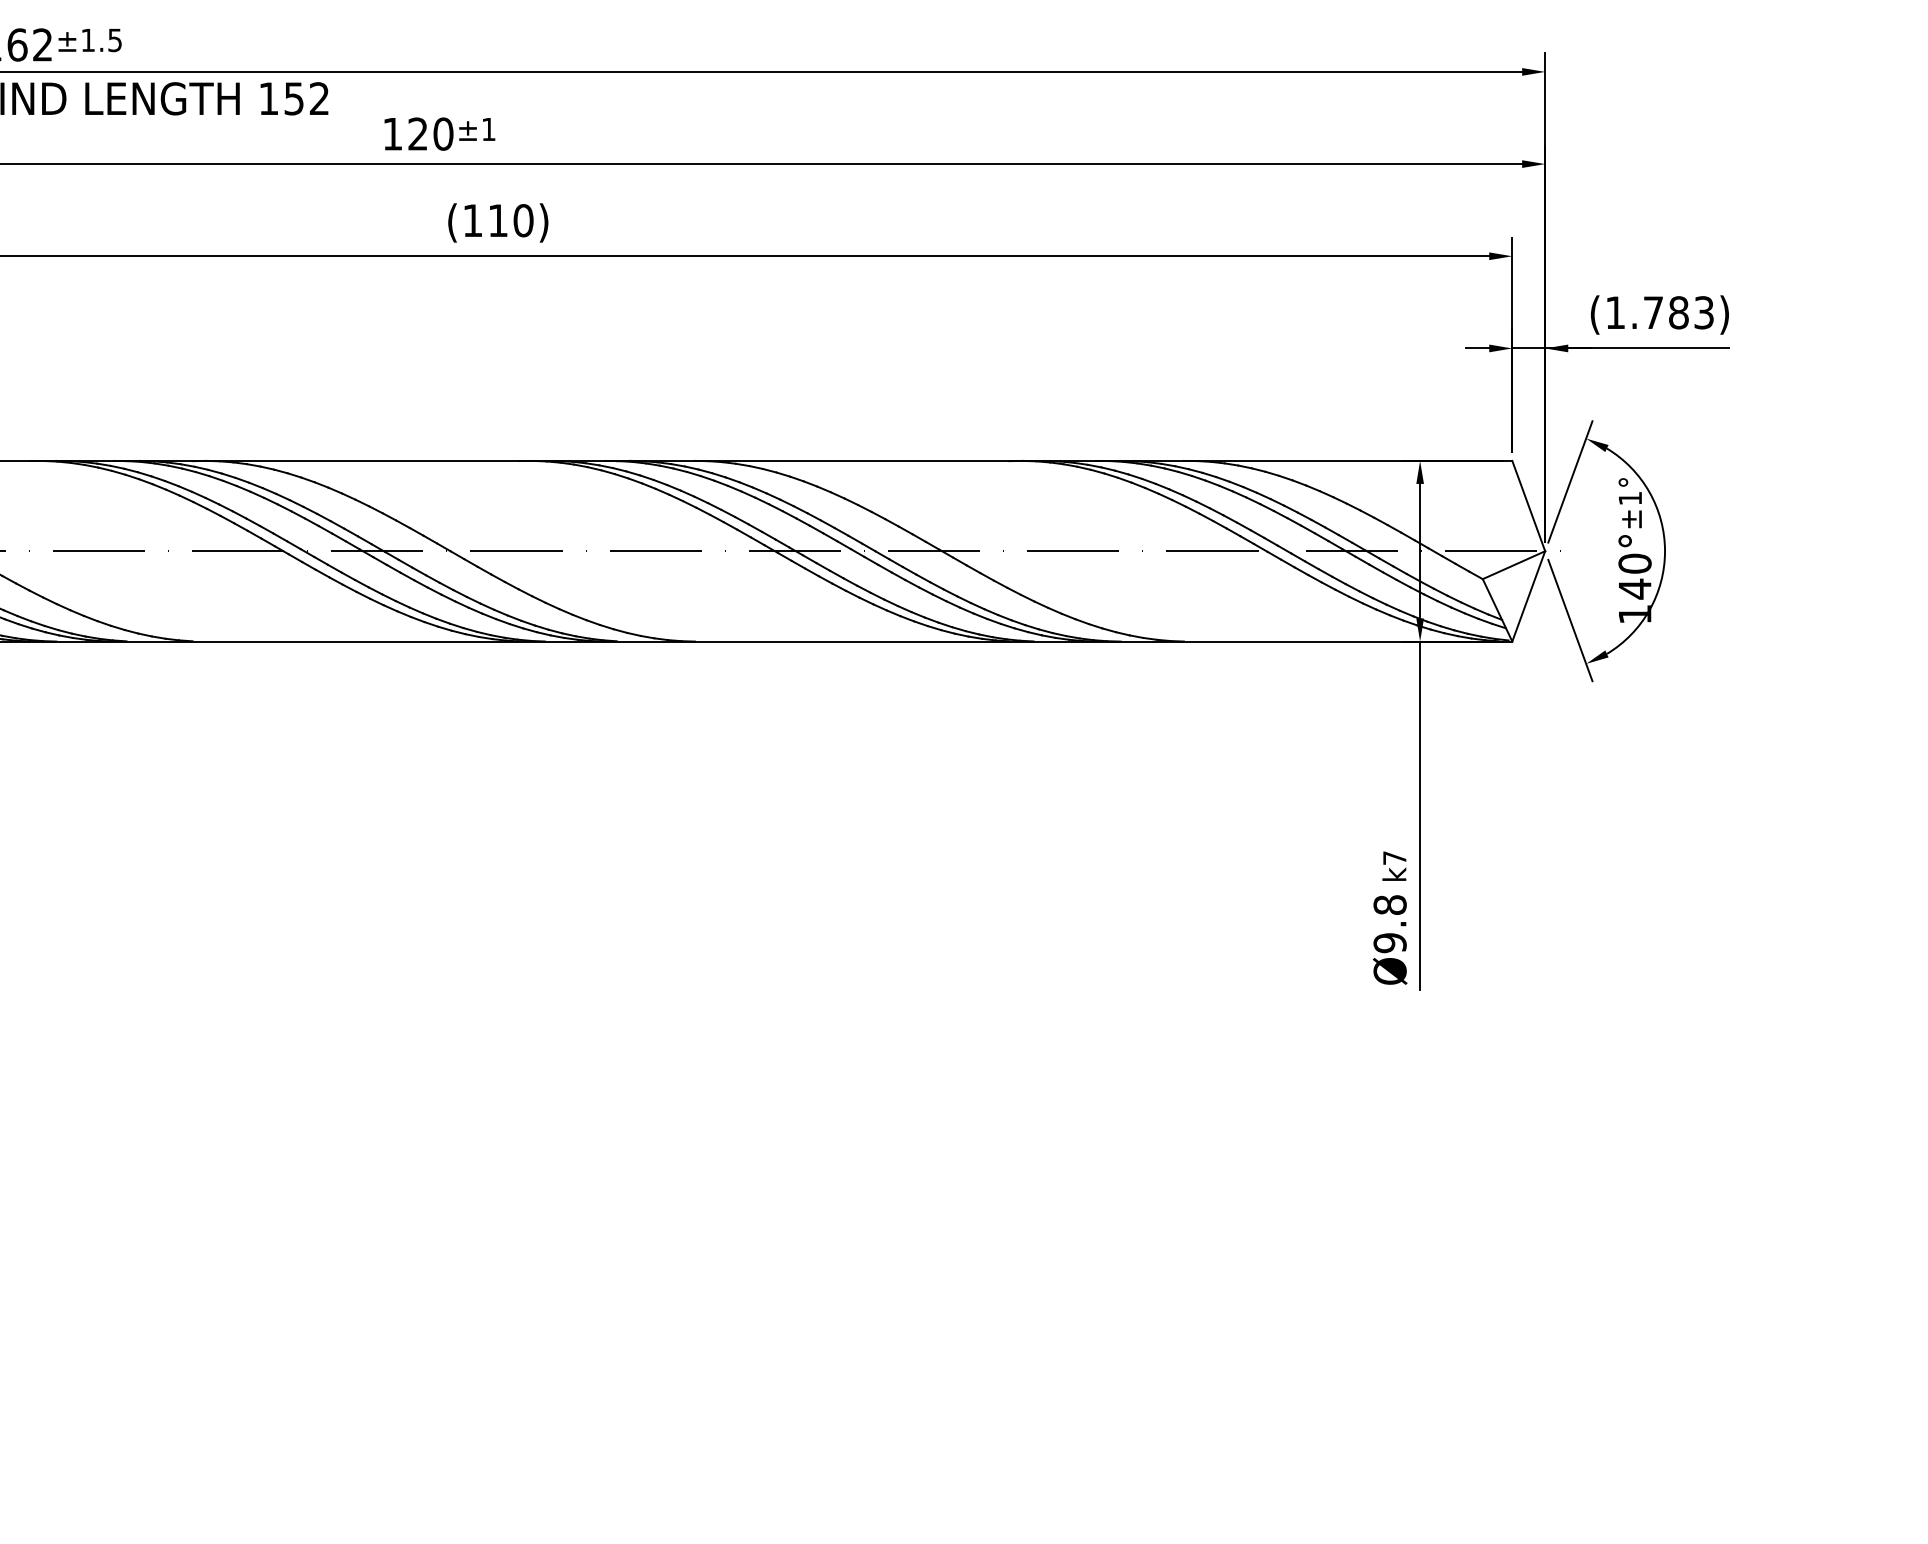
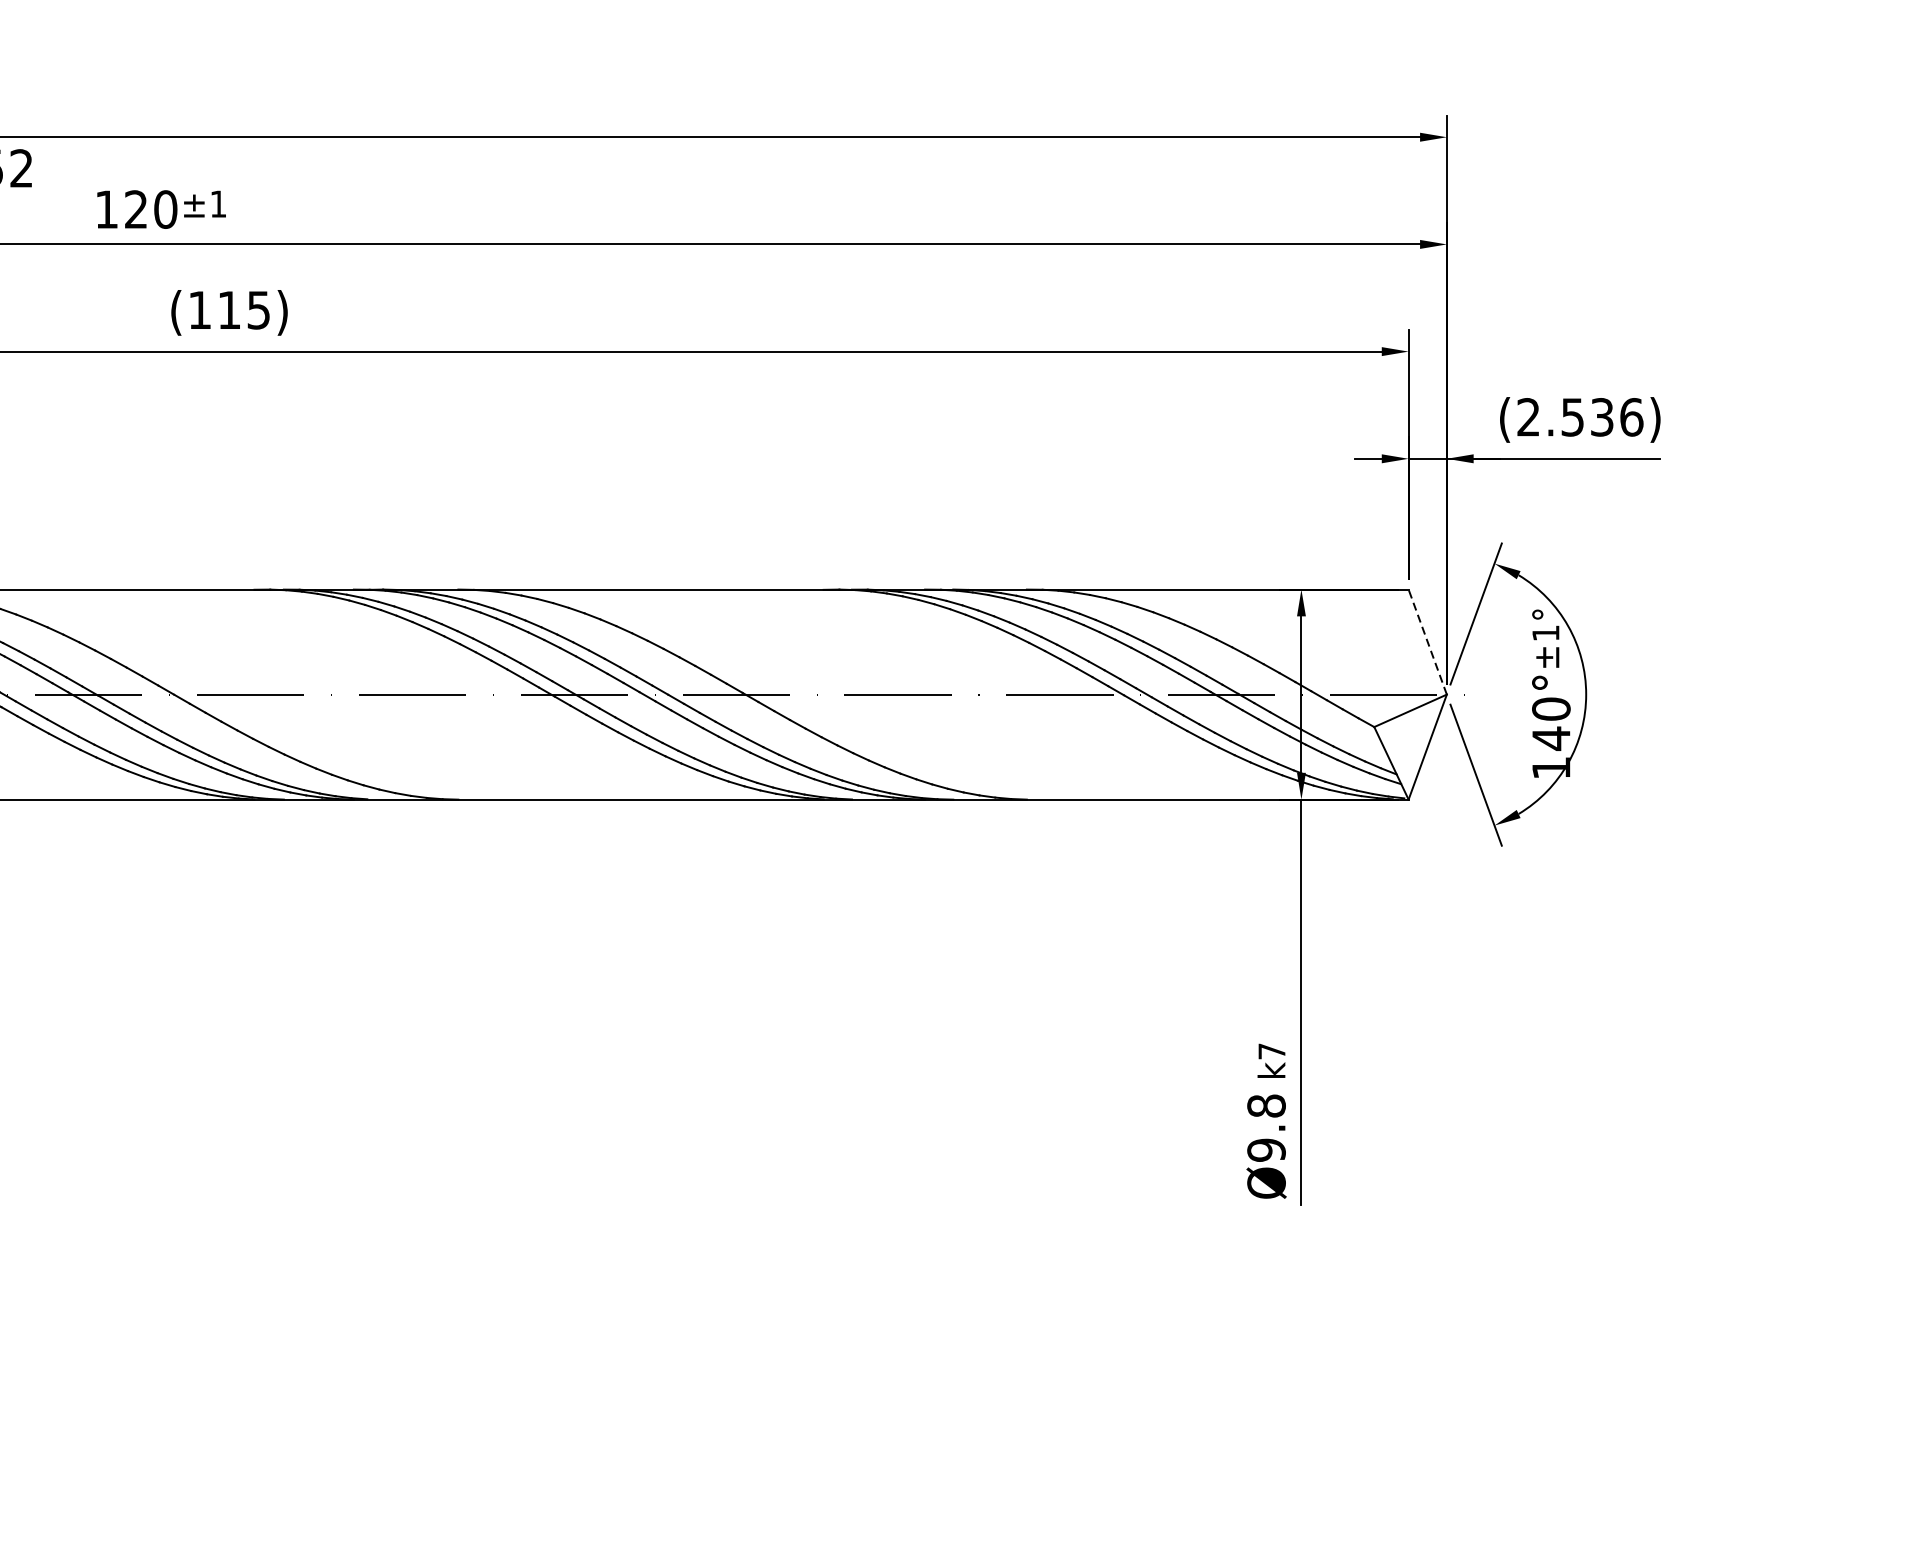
text: (523, 220) -> (258, 310), (110) -> (115)
text: (1660, 312) -> (1580, 416), (1.783) -> (2.536)
line: (1528, 505) -> (1427, 641), solid -> dashed

